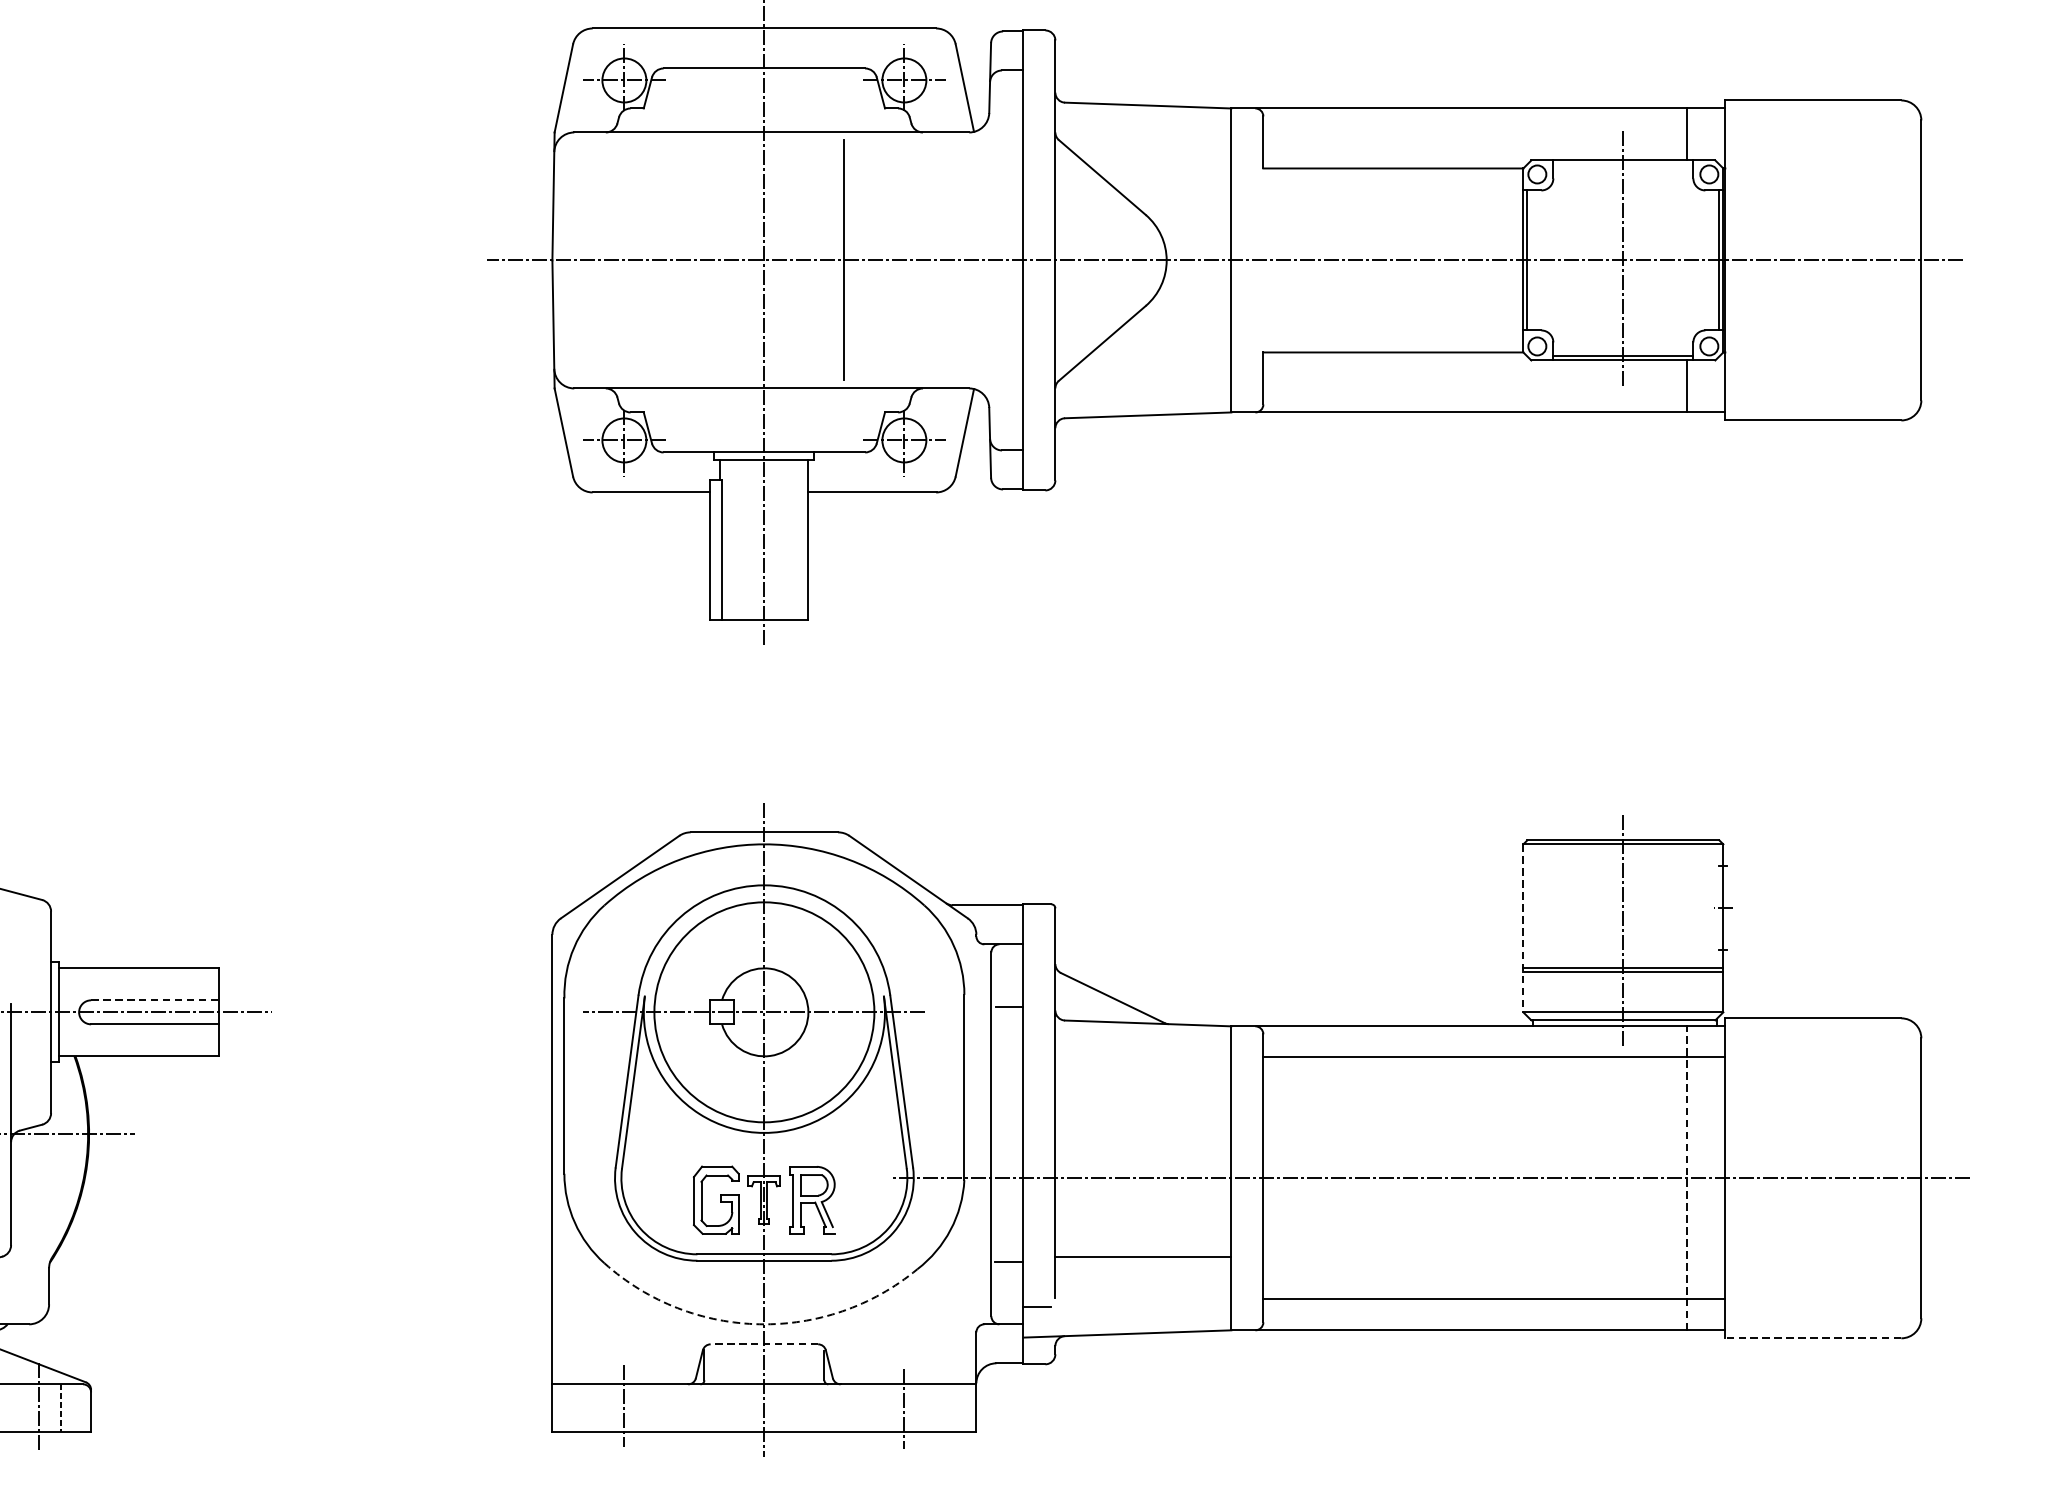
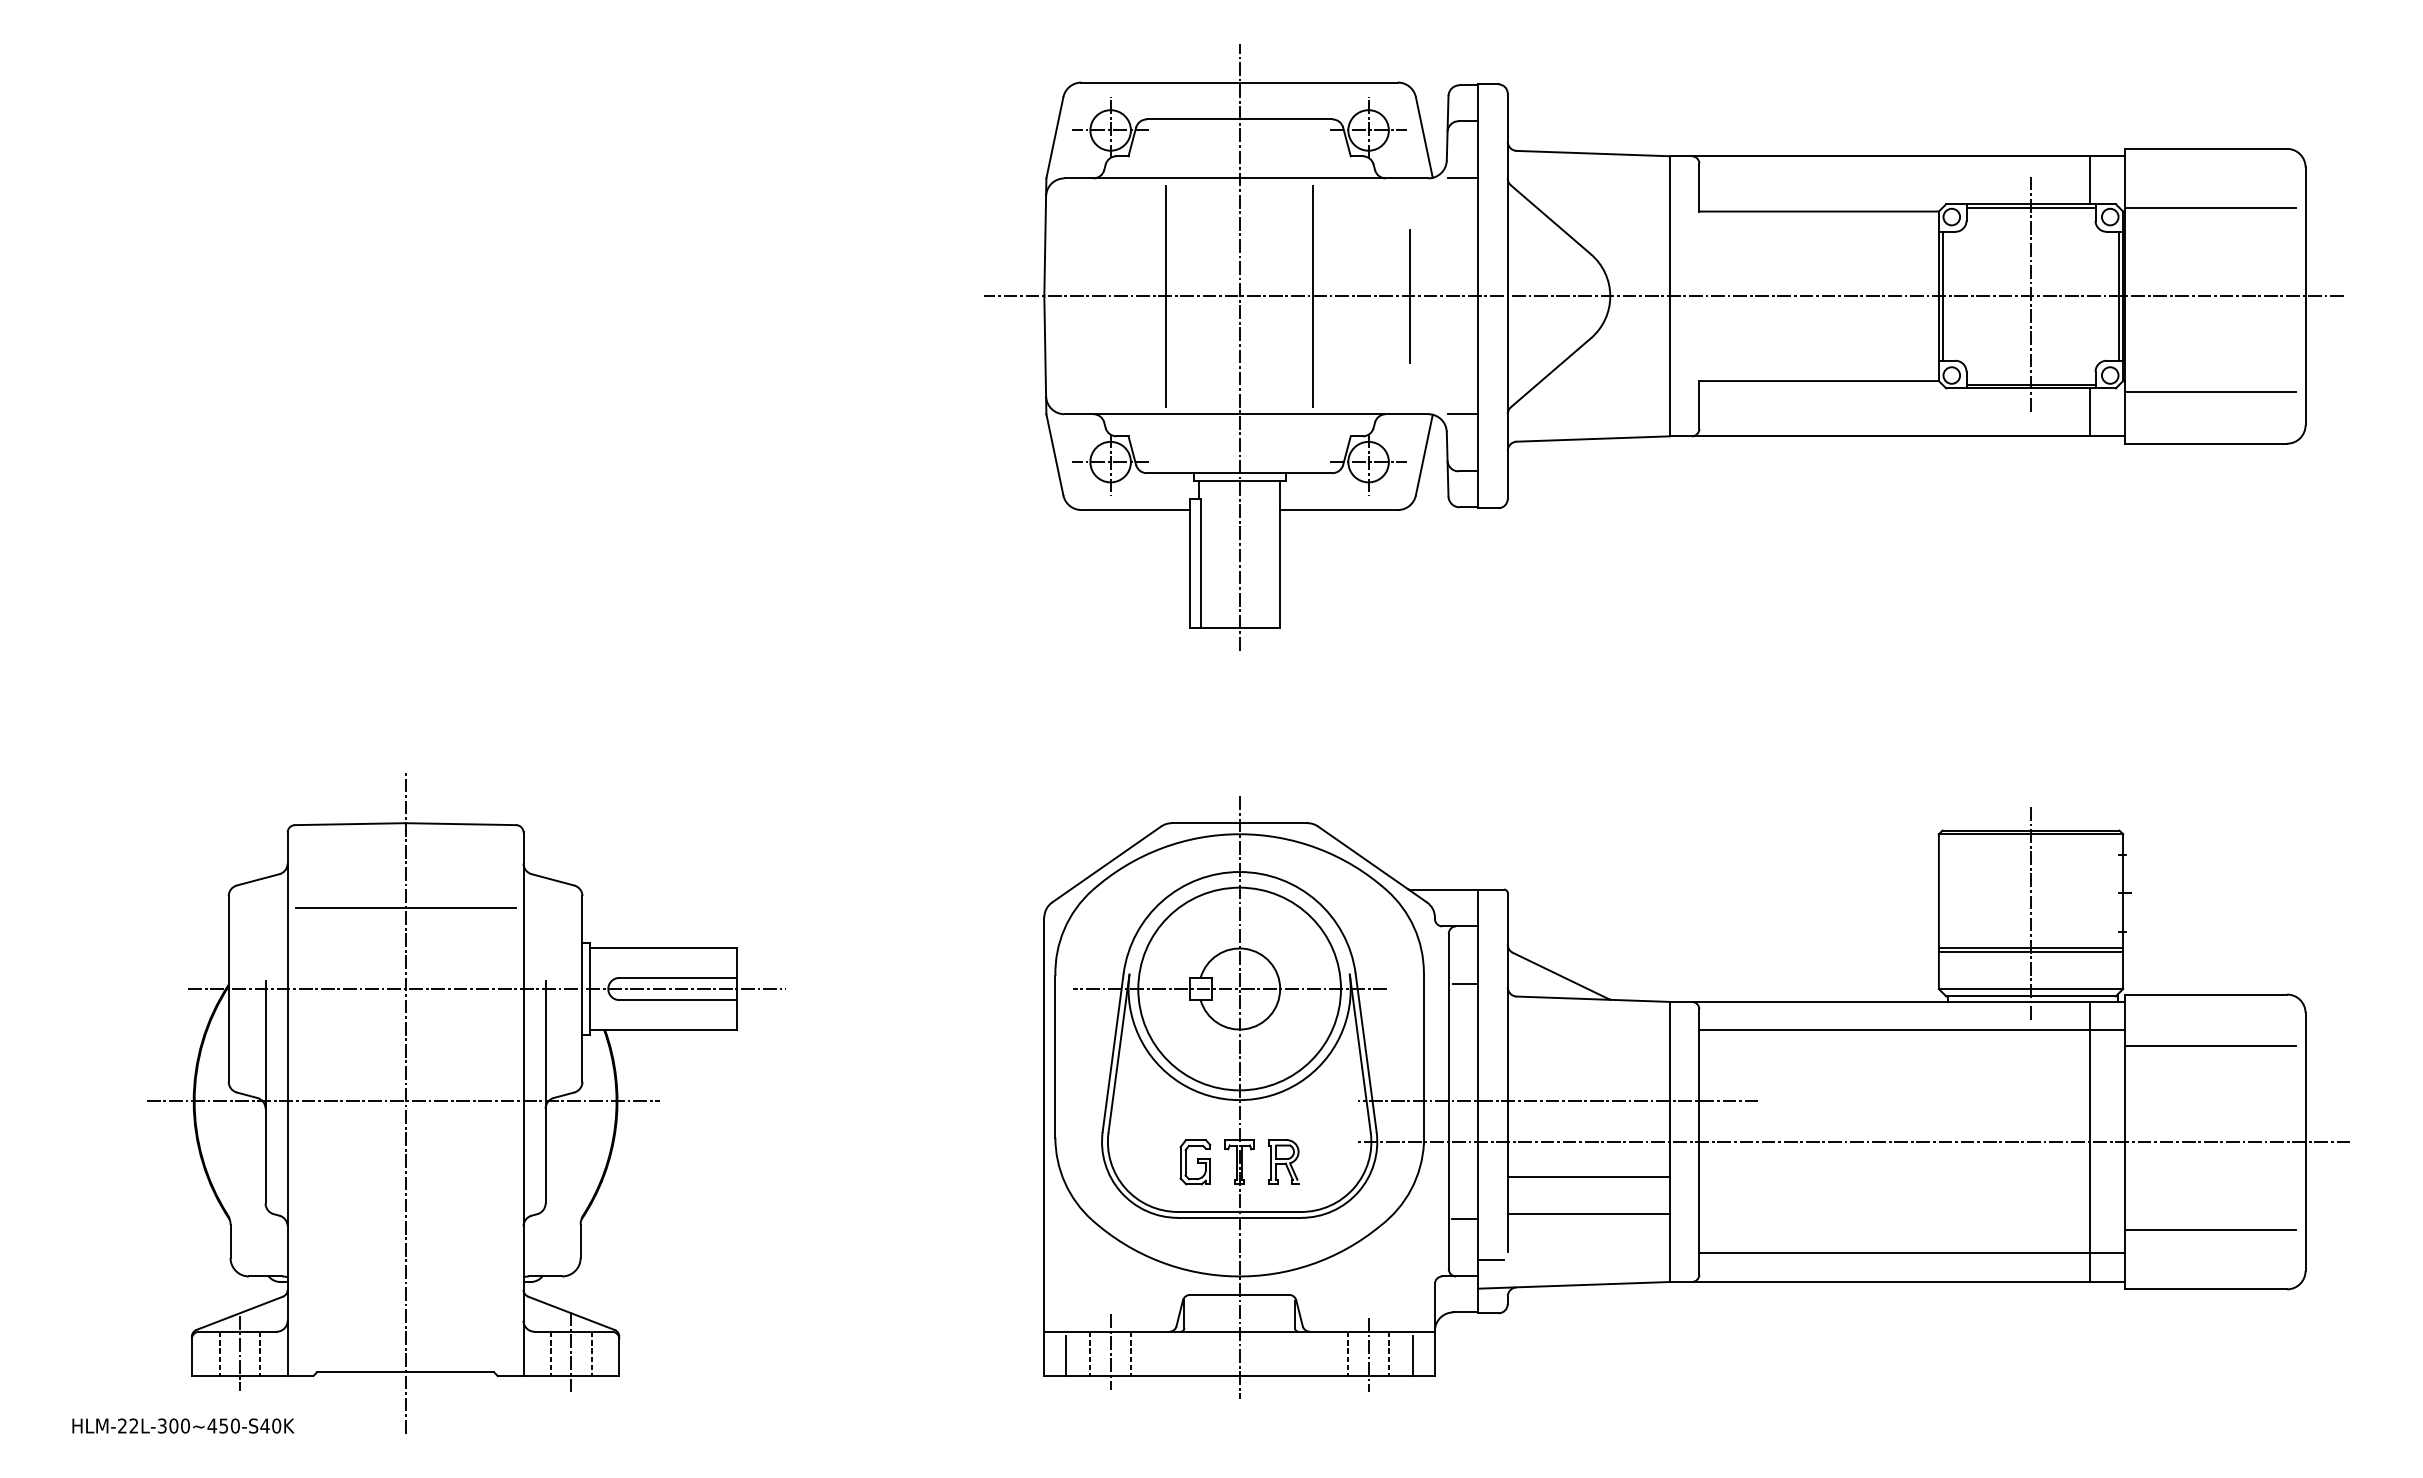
line: (1006, 132) -> (1462, 178), added
line: (1622, 164) -> (2030, 207), added
line: (1818, 164) -> (2210, 207), added
line: (683, 259) -> (1165, 295), added
line: (948, 259) -> (1409, 295), added
line: (1818, 364) -> (2210, 392), added
line: (1006, 388) -> (1462, 414), added
line: (1522, 929) -> (1938, 912), dashed -> solid
line: (155, 999) -> (678, 977), dashed -> solid
line: (1818, 1074) -> (2210, 1046), added
line: (1109, 1134) -> (1557, 1101), added
line: (1686, 1177) -> (2089, 1141), dashed -> solid
part: (811, 1199) -> (1283, 1161), size x0.71
part: (716, 1200) -> (1195, 1162), size x0.71
line: (1143, 1215) -> (1588, 1176), added
line: (1818, 1274) -> (2210, 1230), added
arc: (759, 1324) -> (1235, 1276), dashed -> solid
line: (1812, 1338) -> (2205, 1289), dashed -> solid
line: (764, 1343) -> (1239, 1294), dashed -> solid
line: (17, 1407) -> (551, 1353), added
line: (602, 1407) -> (1090, 1353), added
line: (645, 1407) -> (1130, 1353), added
line: (882, 1407) -> (1348, 1353), added
line: (925, 1407) -> (1388, 1353), added
line: (576, 1410) -> (1066, 1355), added
line: (952, 1410) -> (1412, 1355), added

